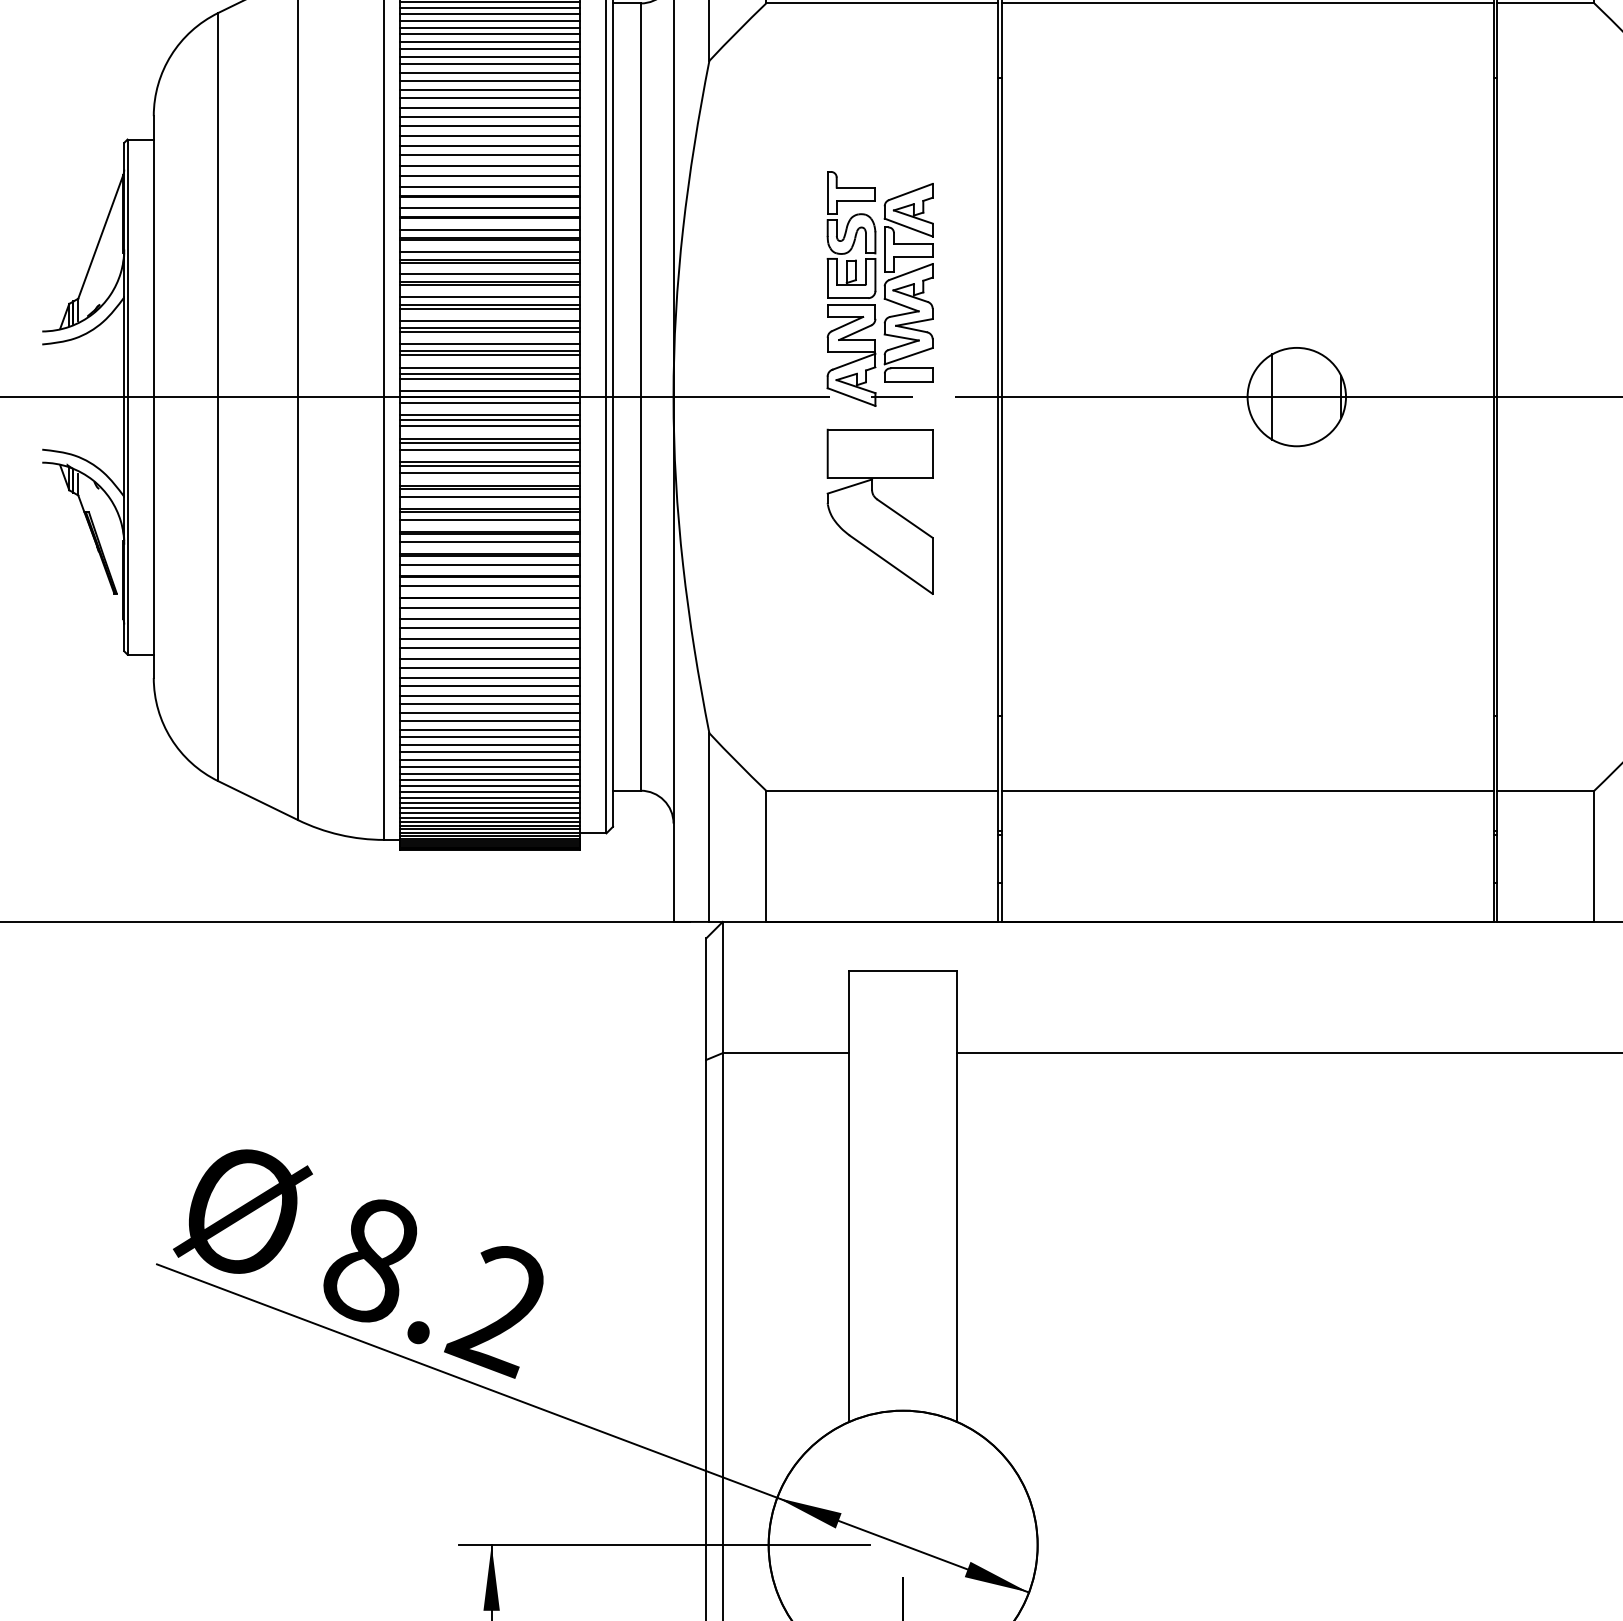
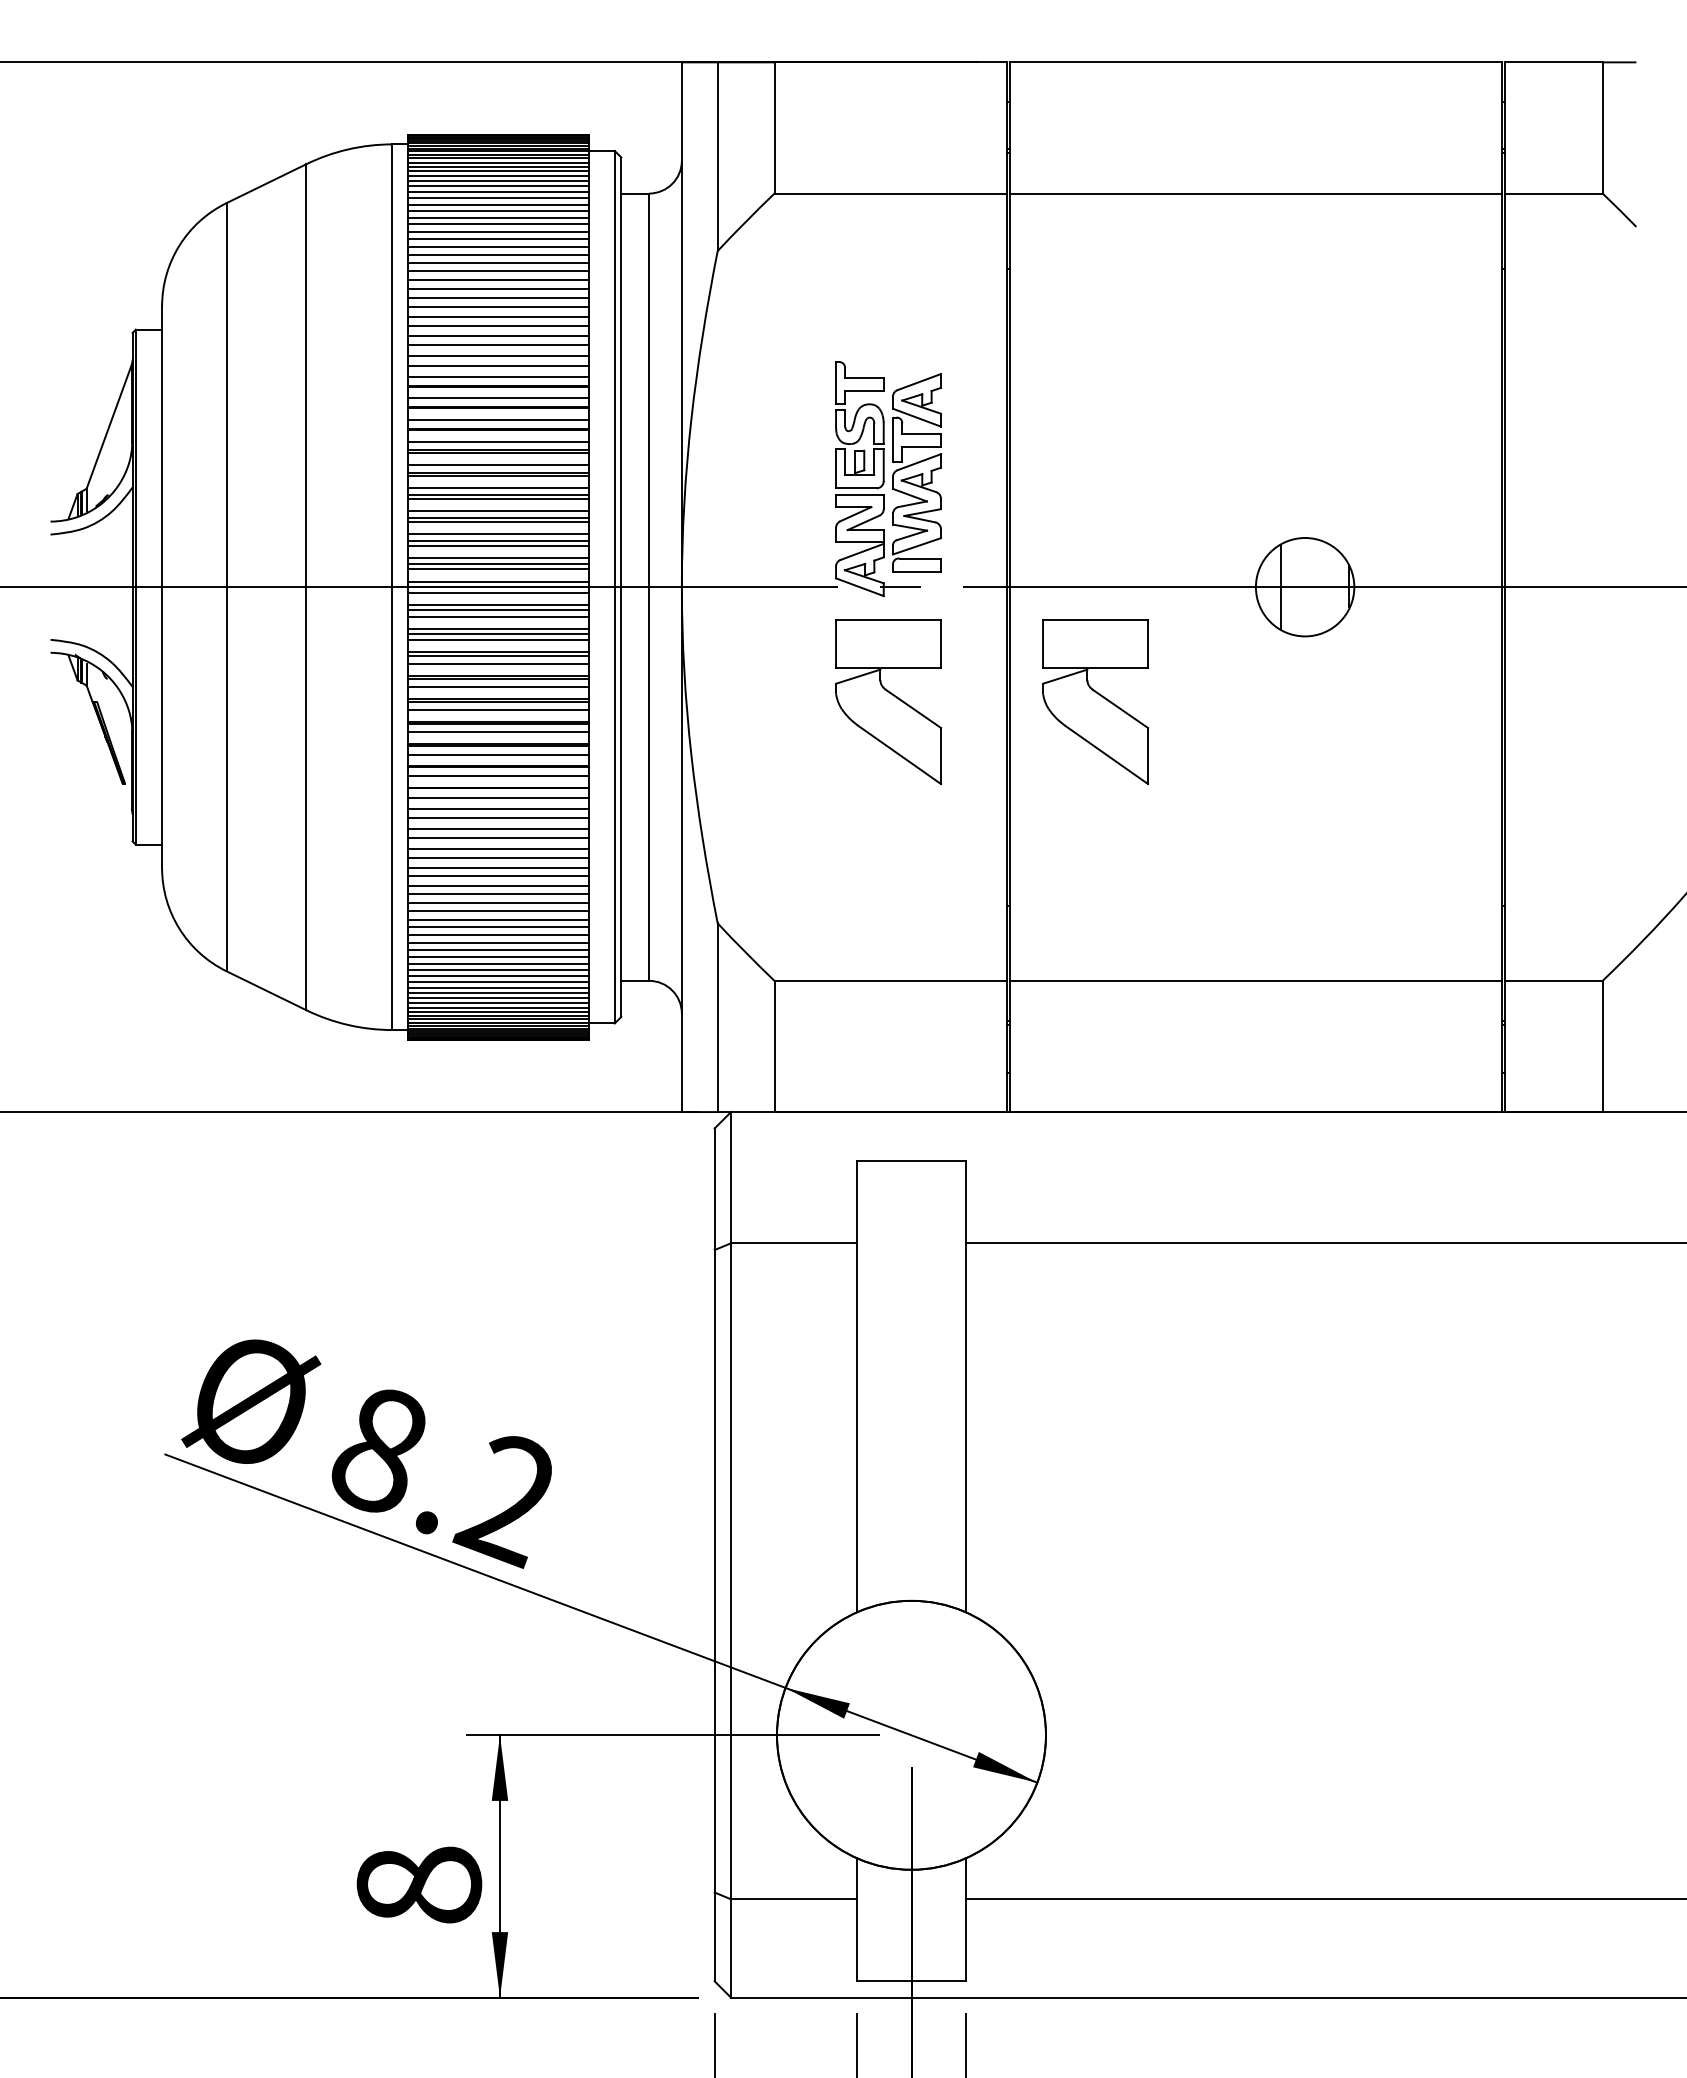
part: (1087, 511) -> (1095, 701), added

